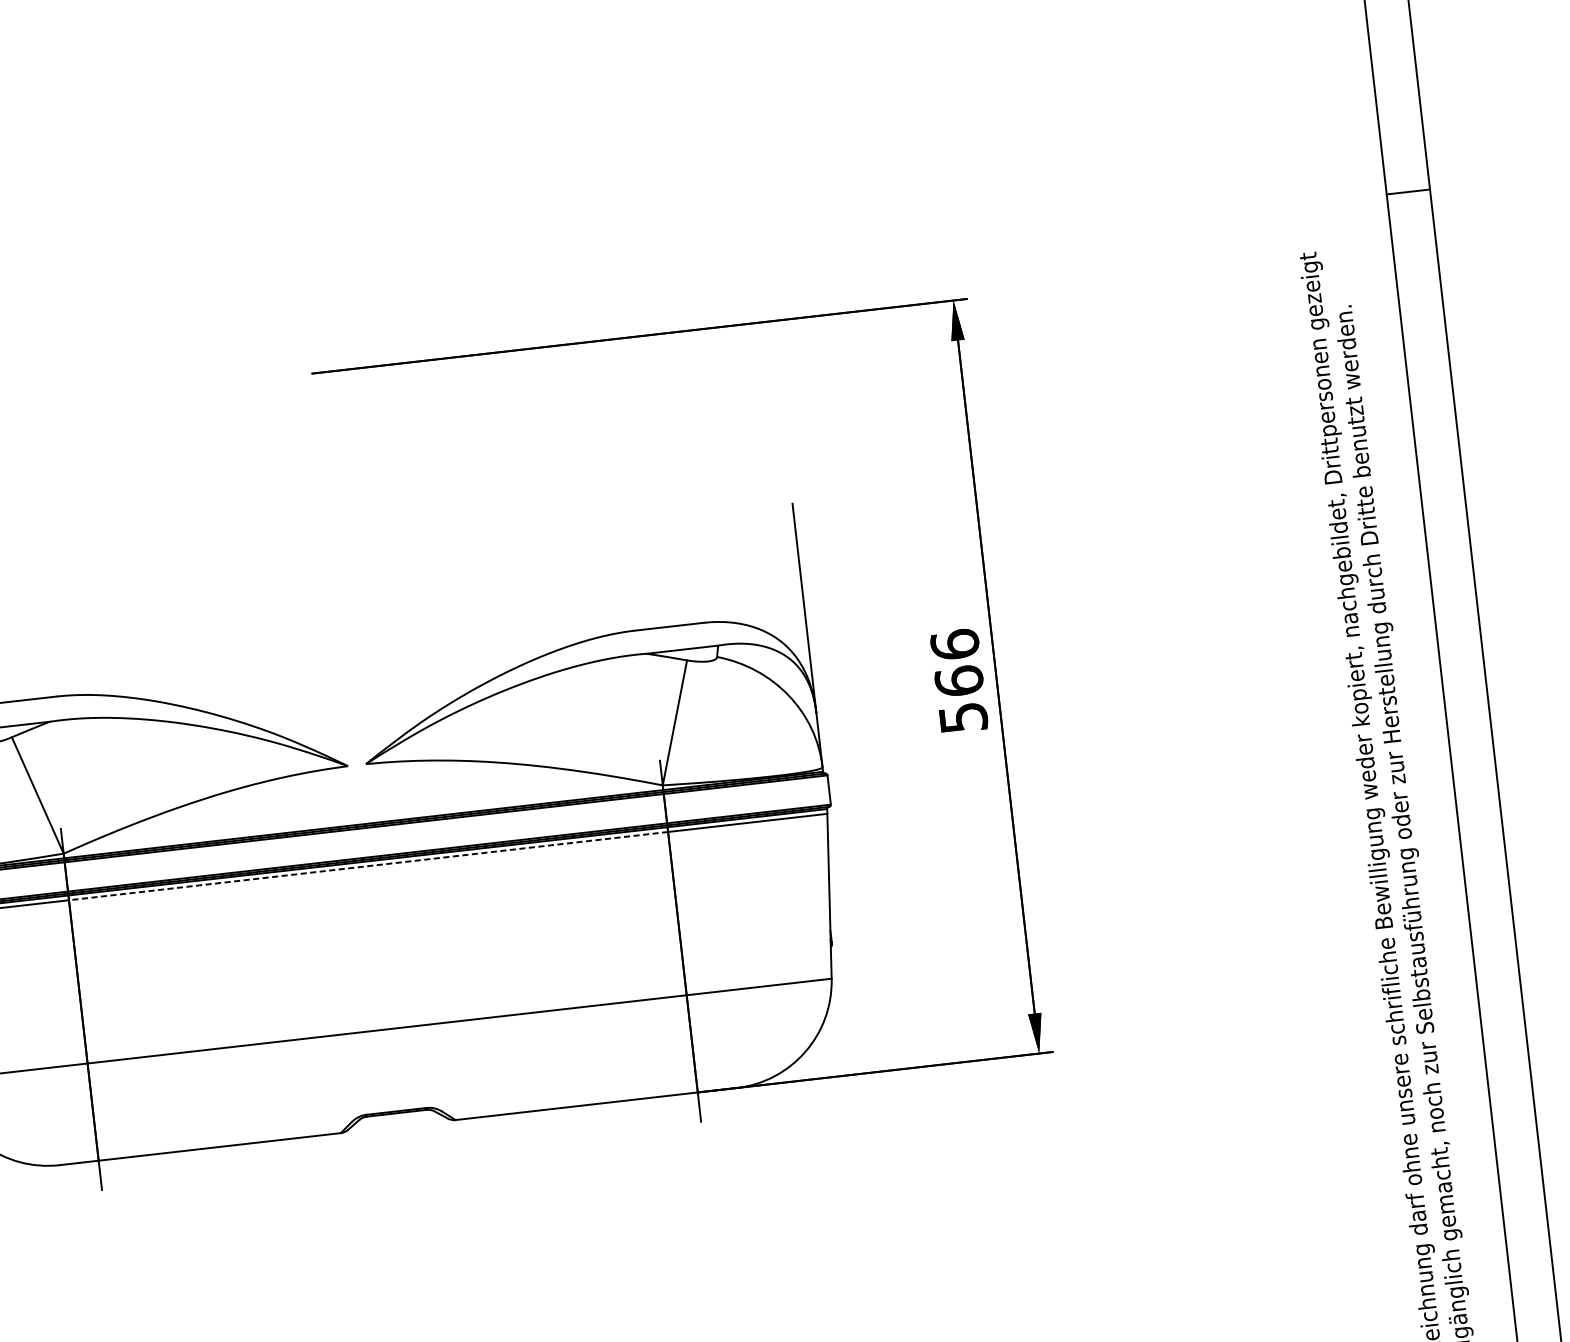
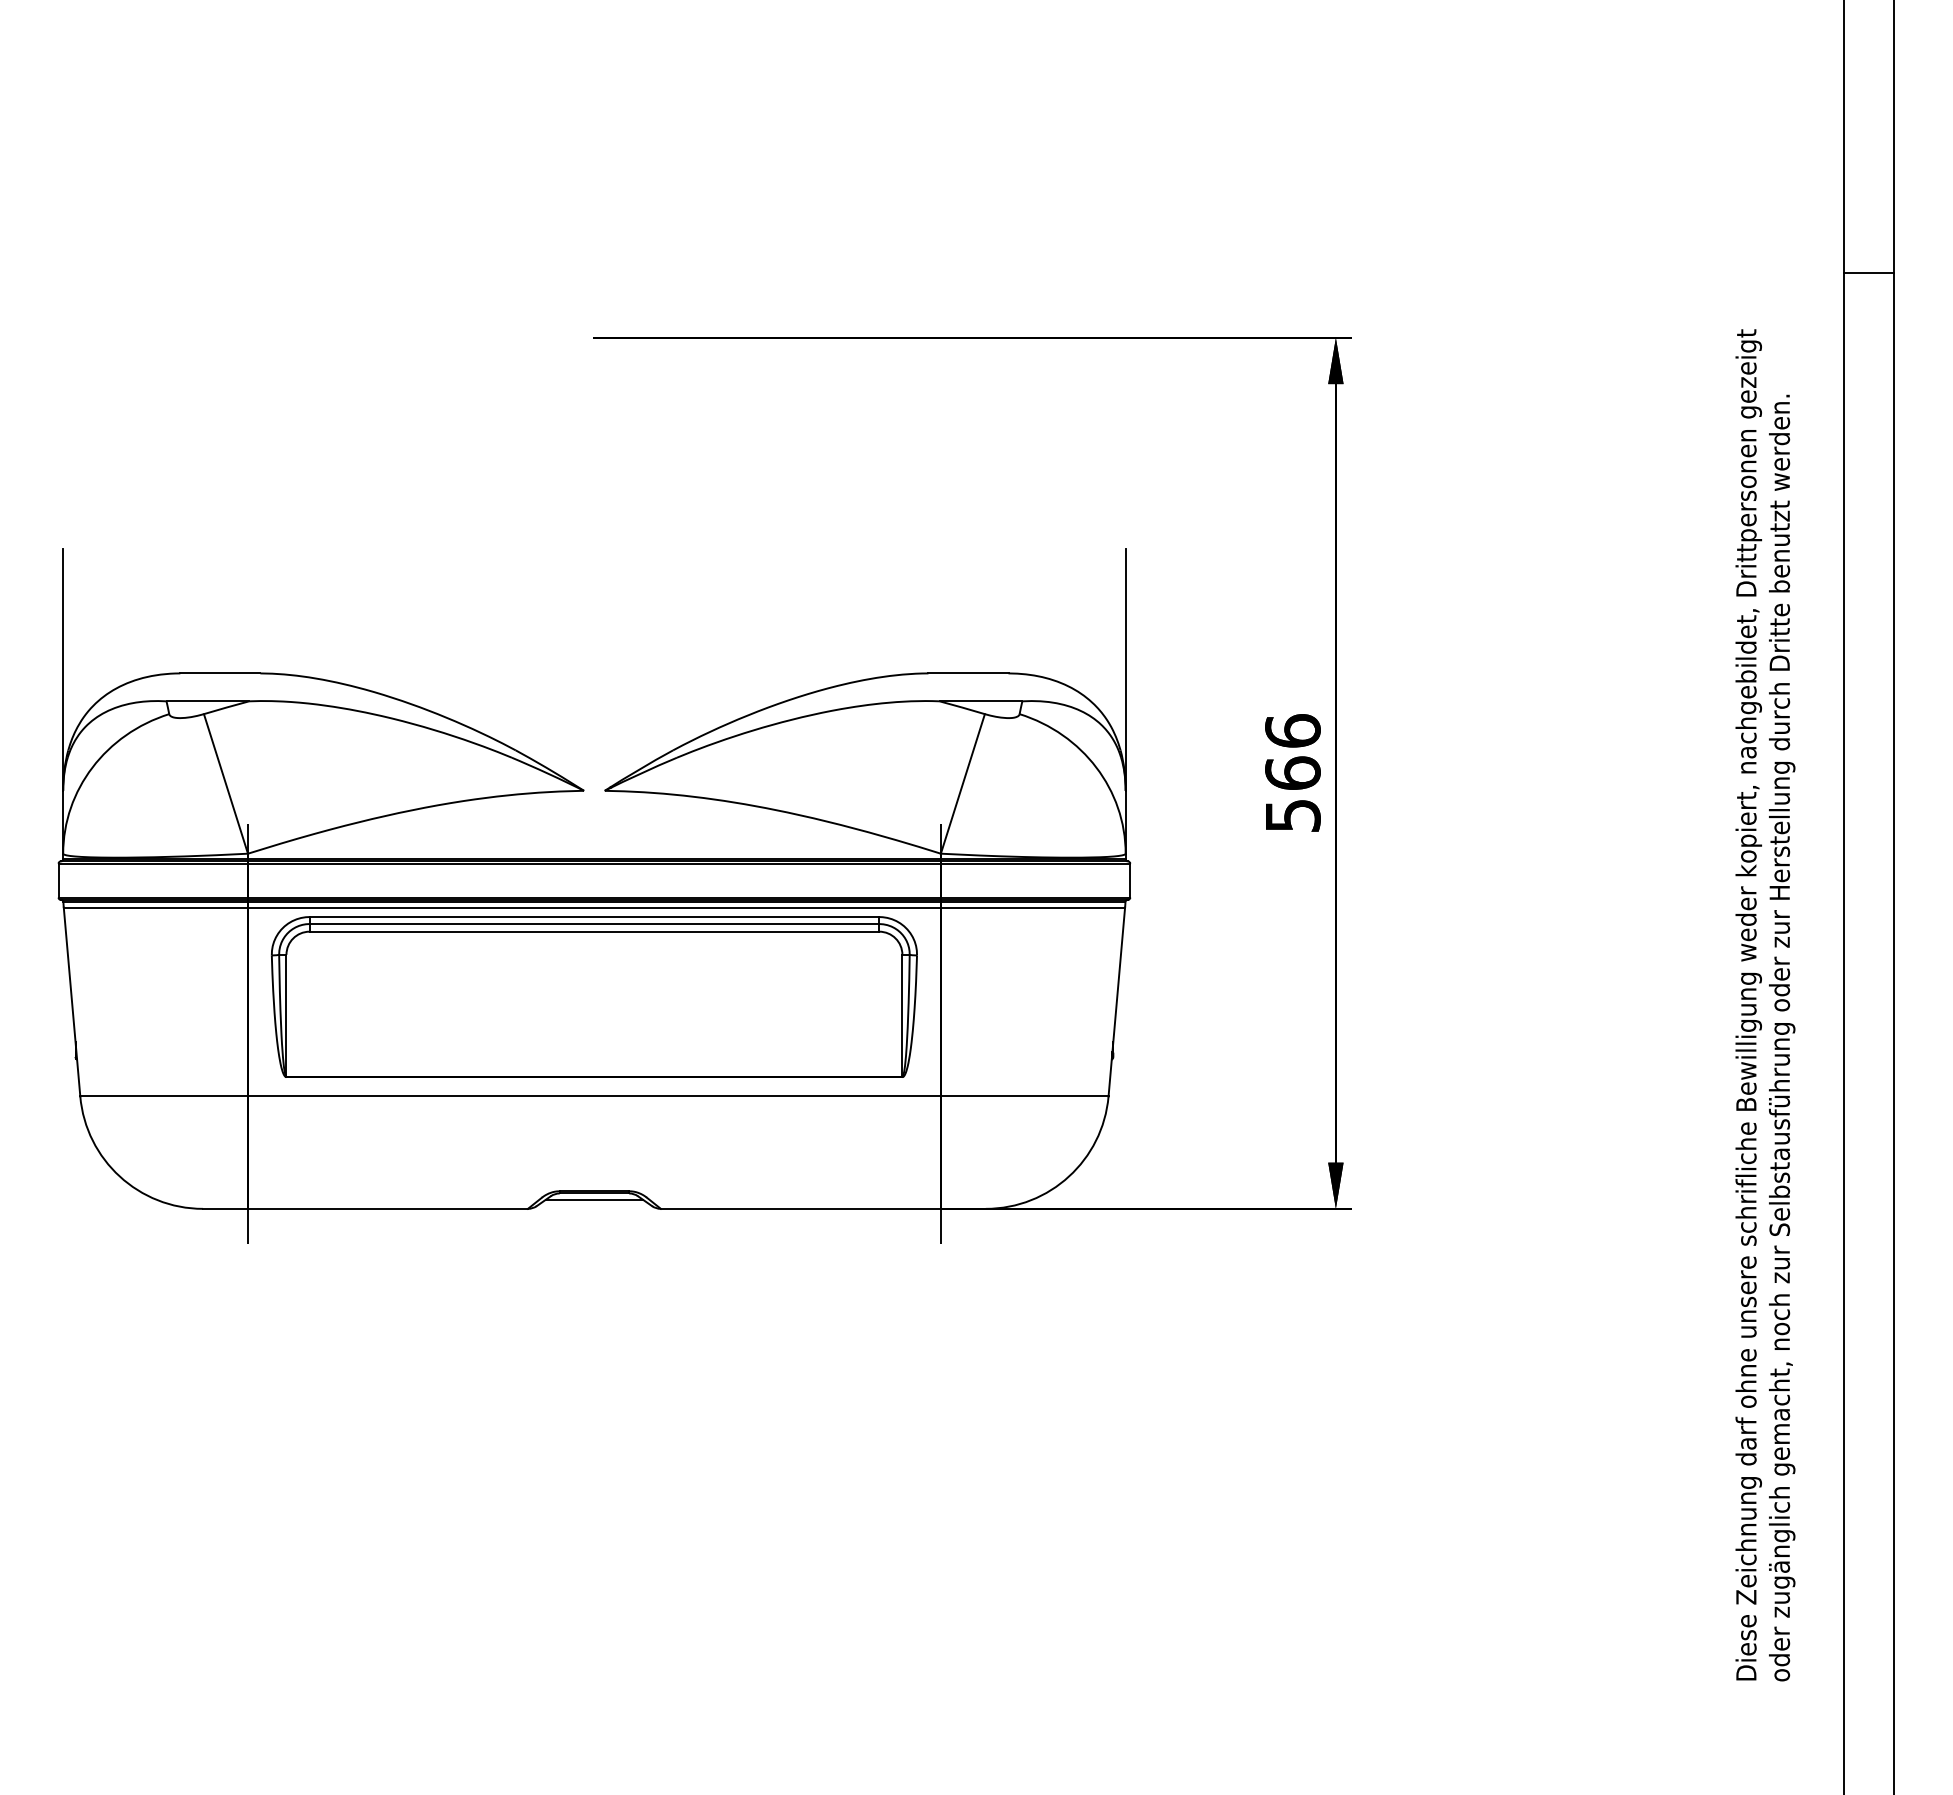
line: (367, 866) -> (593, 907), dashed -> solid
part: (377, 942) -> (594, 996), added
line: (397, 1118) -> (594, 1199), added

